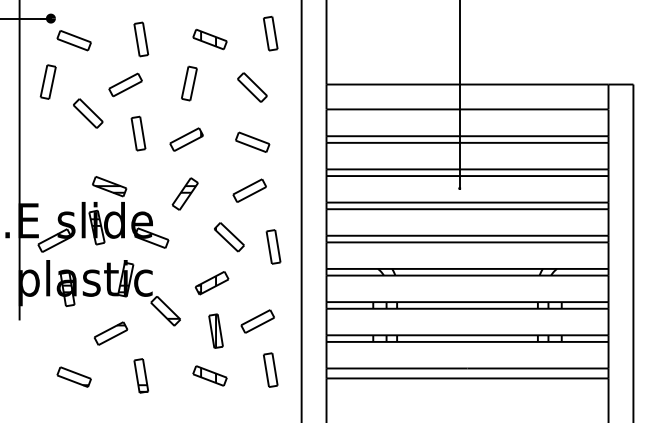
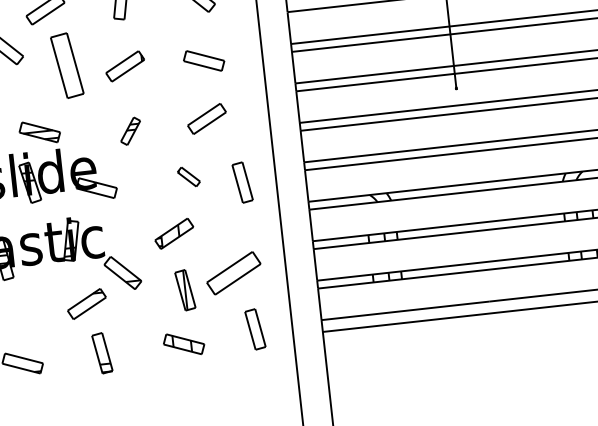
part: (138, 133) -> (67, 65), size x1.6
part: (184, 193) -> (129, 130), size x0.7
part: (229, 237) -> (189, 177), size x0.6
part: (257, 321) -> (233, 273), size x1.4
part: (110, 333) -> (86, 303), moved

